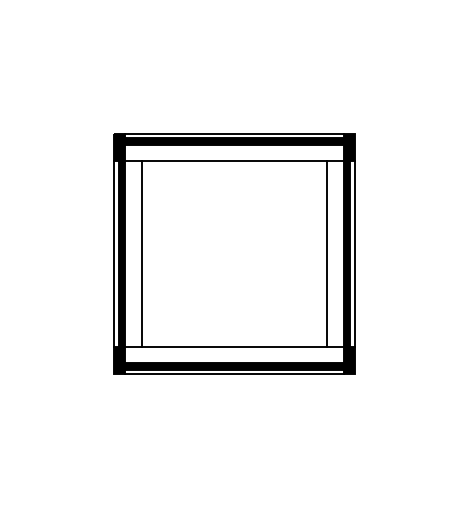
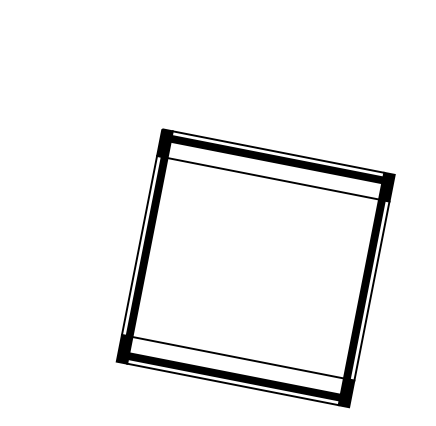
line: (141, 253) -> (166, 250), removed
line: (327, 253) -> (345, 285), removed

